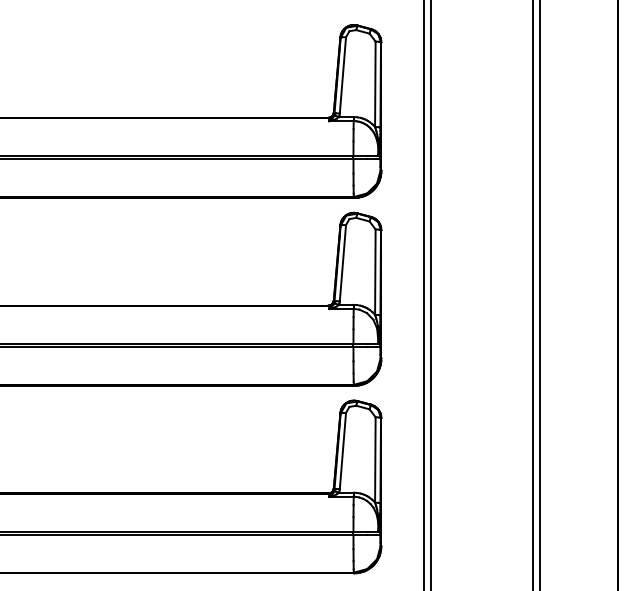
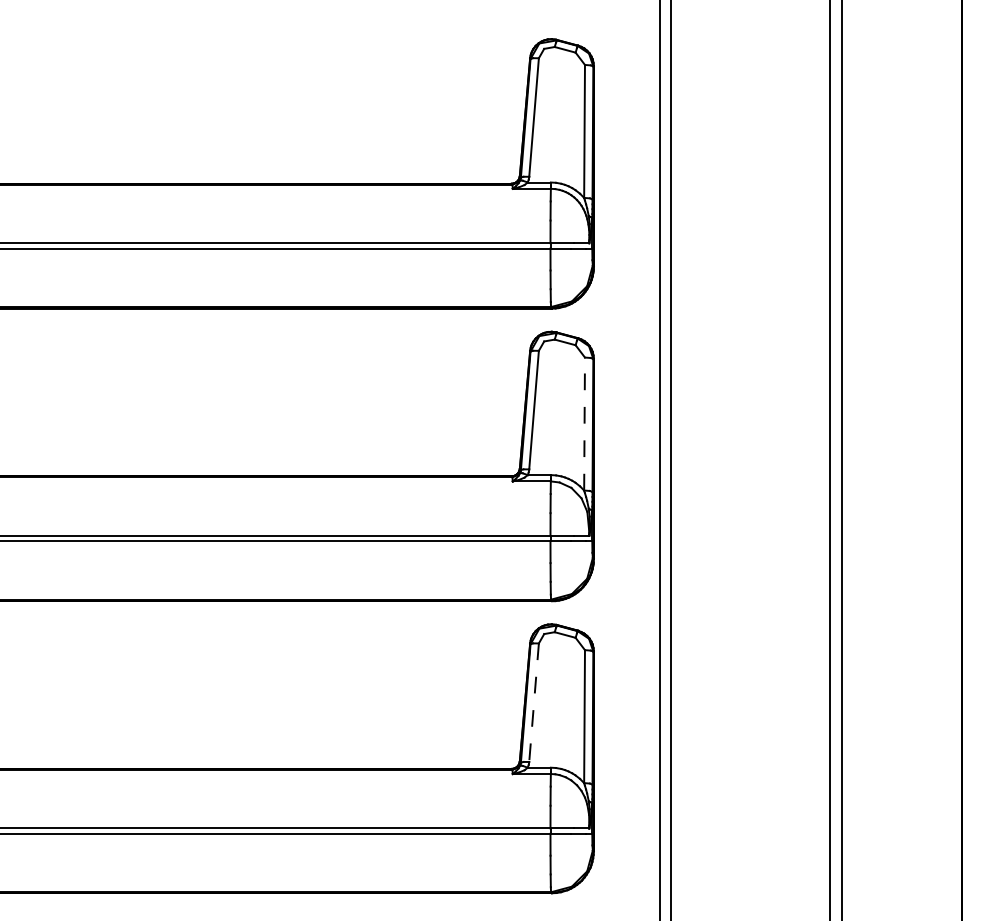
line: (375, 272) -> (584, 424), solid -> dashed
line: (342, 451) -> (533, 703), solid -> dashed

